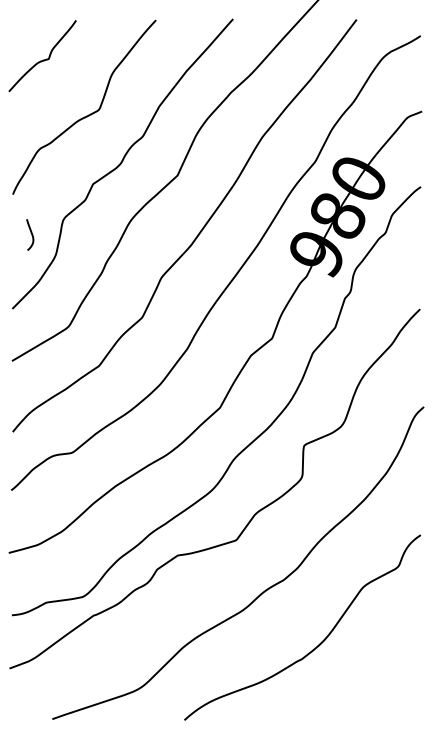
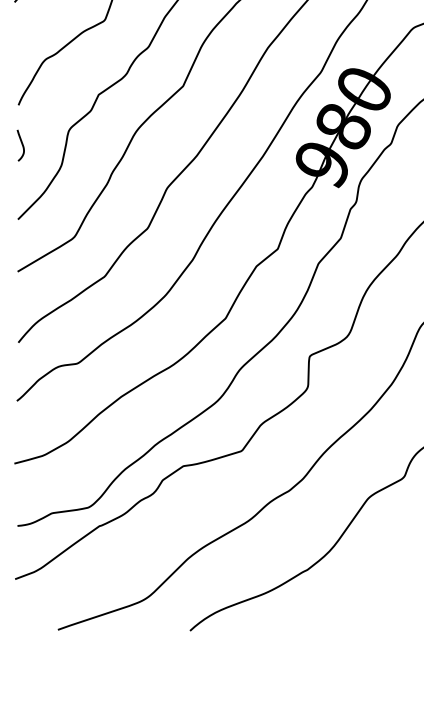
curve: (30, 233) -> (21, 144), moved

